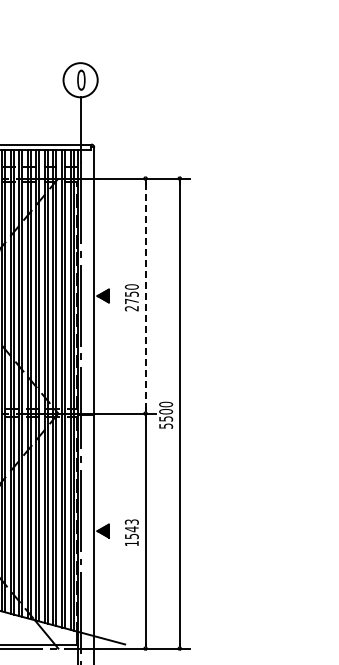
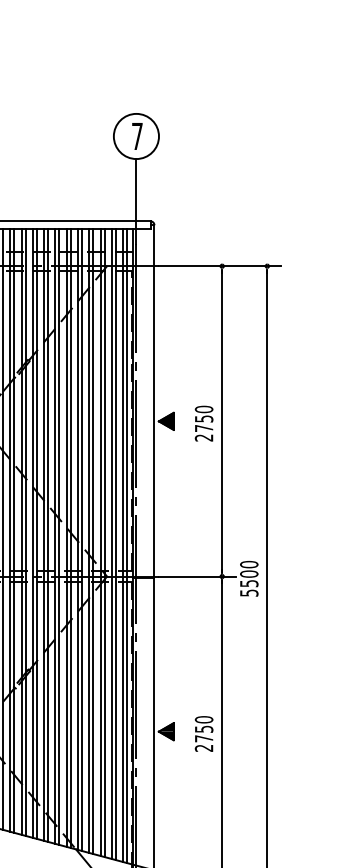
text: (81, 79) -> (137, 135), 0 -> 7
line: (145, 295) -> (222, 420), dashed -> solid
text: (131, 532) -> (203, 733), 1543 -> 2750

